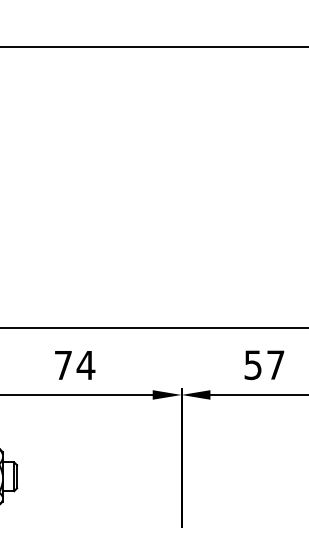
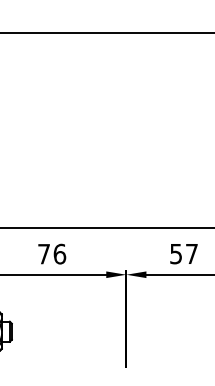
text: (85, 364) -> (59, 253), 74 -> 76

